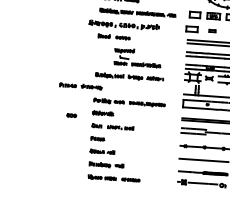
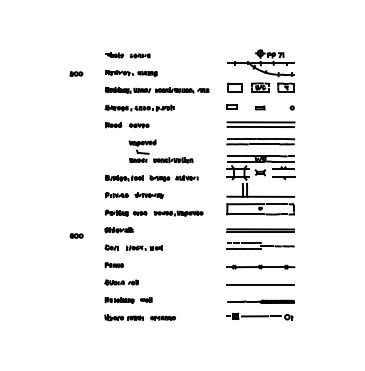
part: (124, 24) -> (139, 107), size x0.71
part: (191, 28) -> (231, 106), size x0.62
part: (80, 86) -> (134, 195), moved

